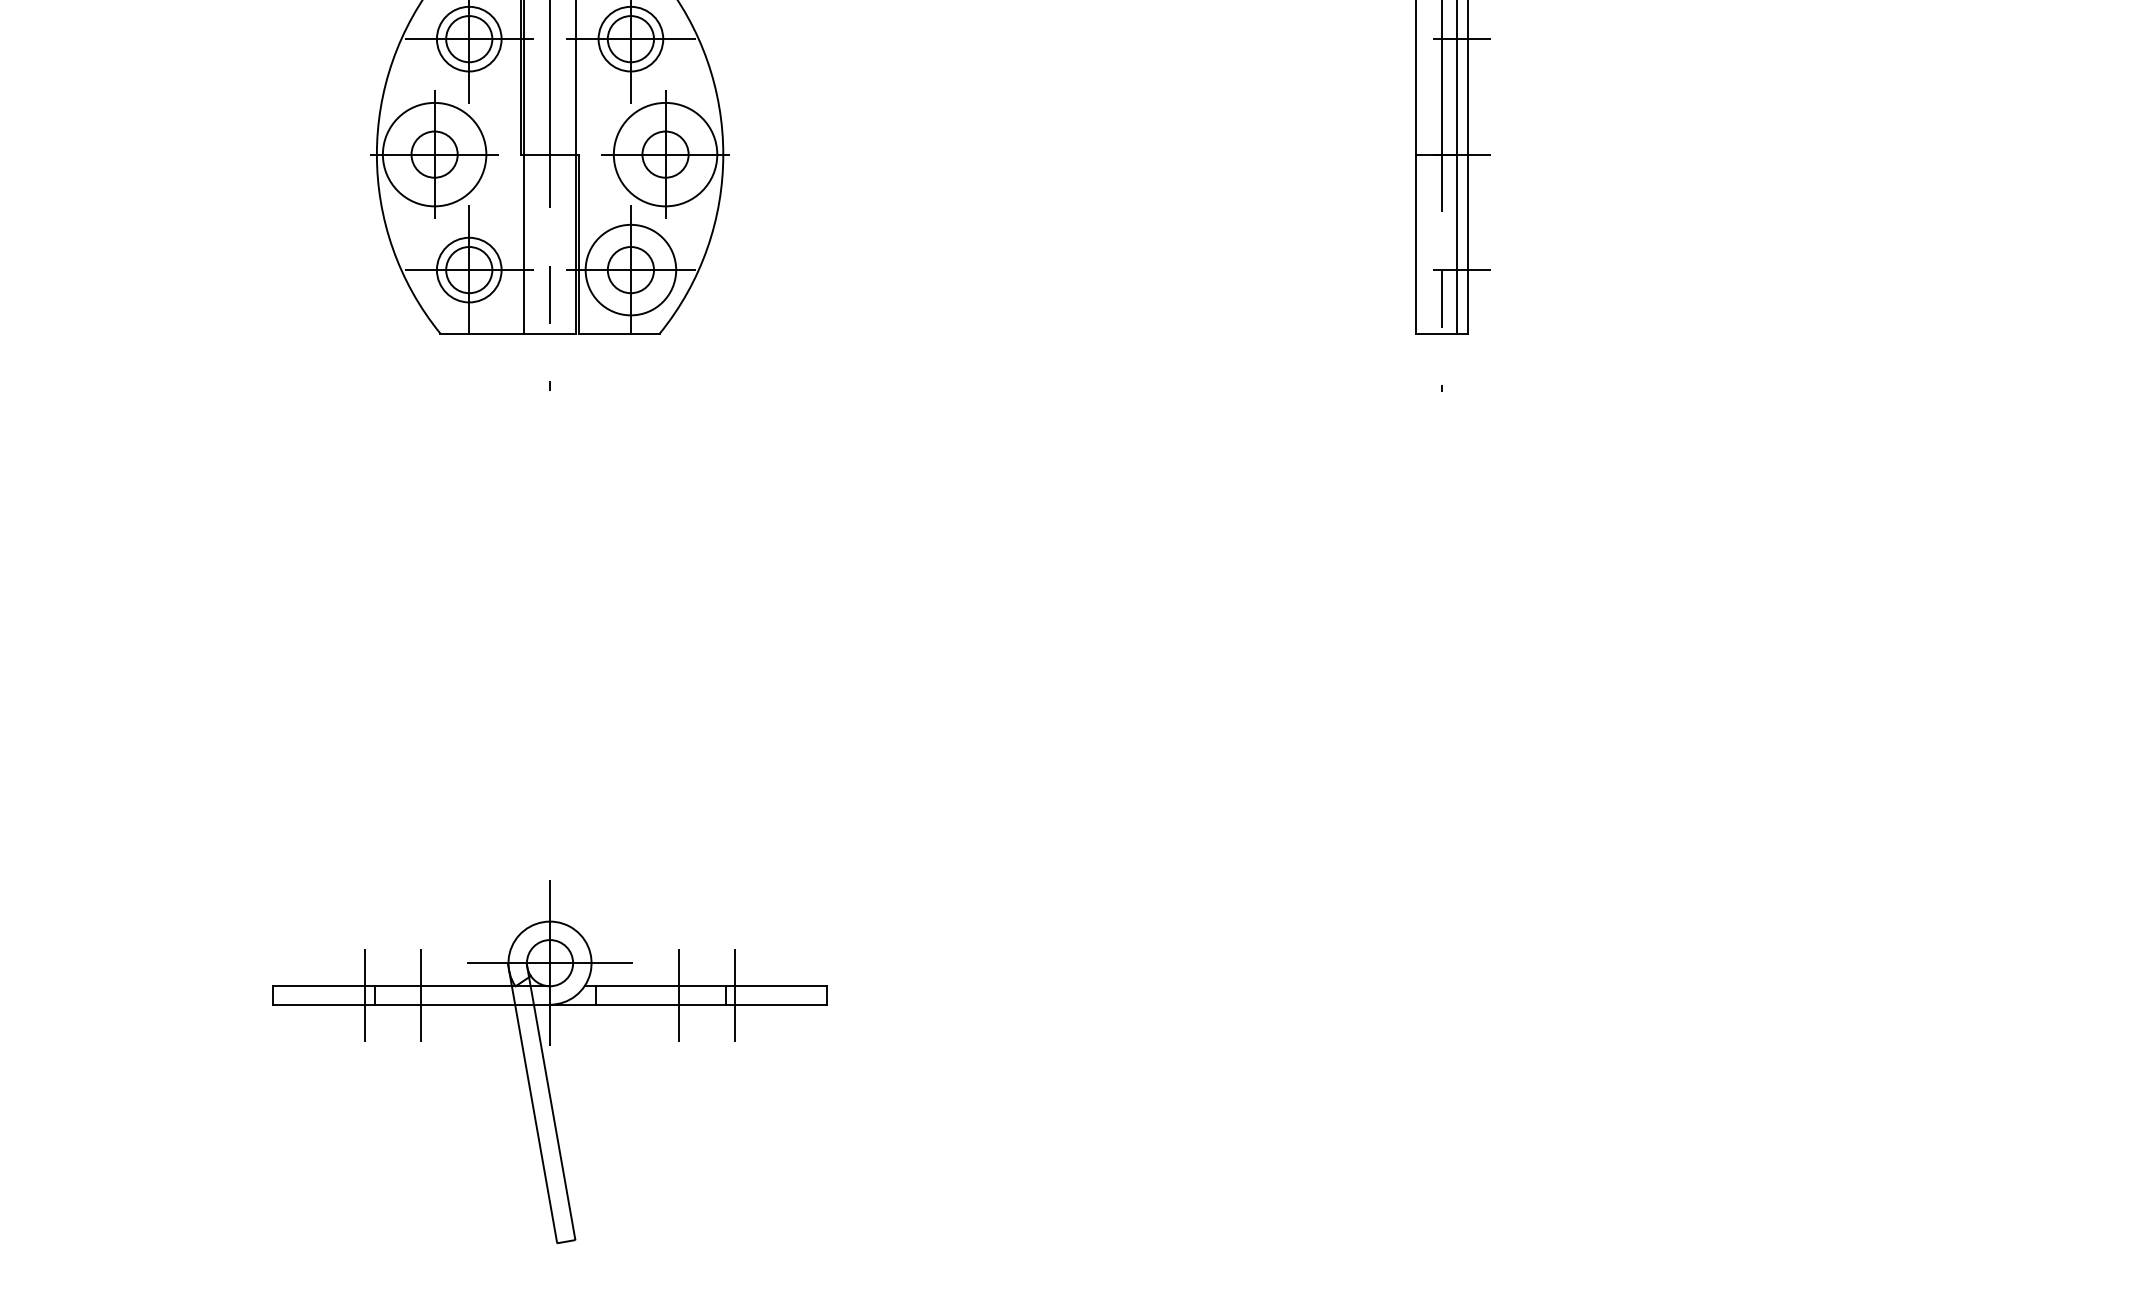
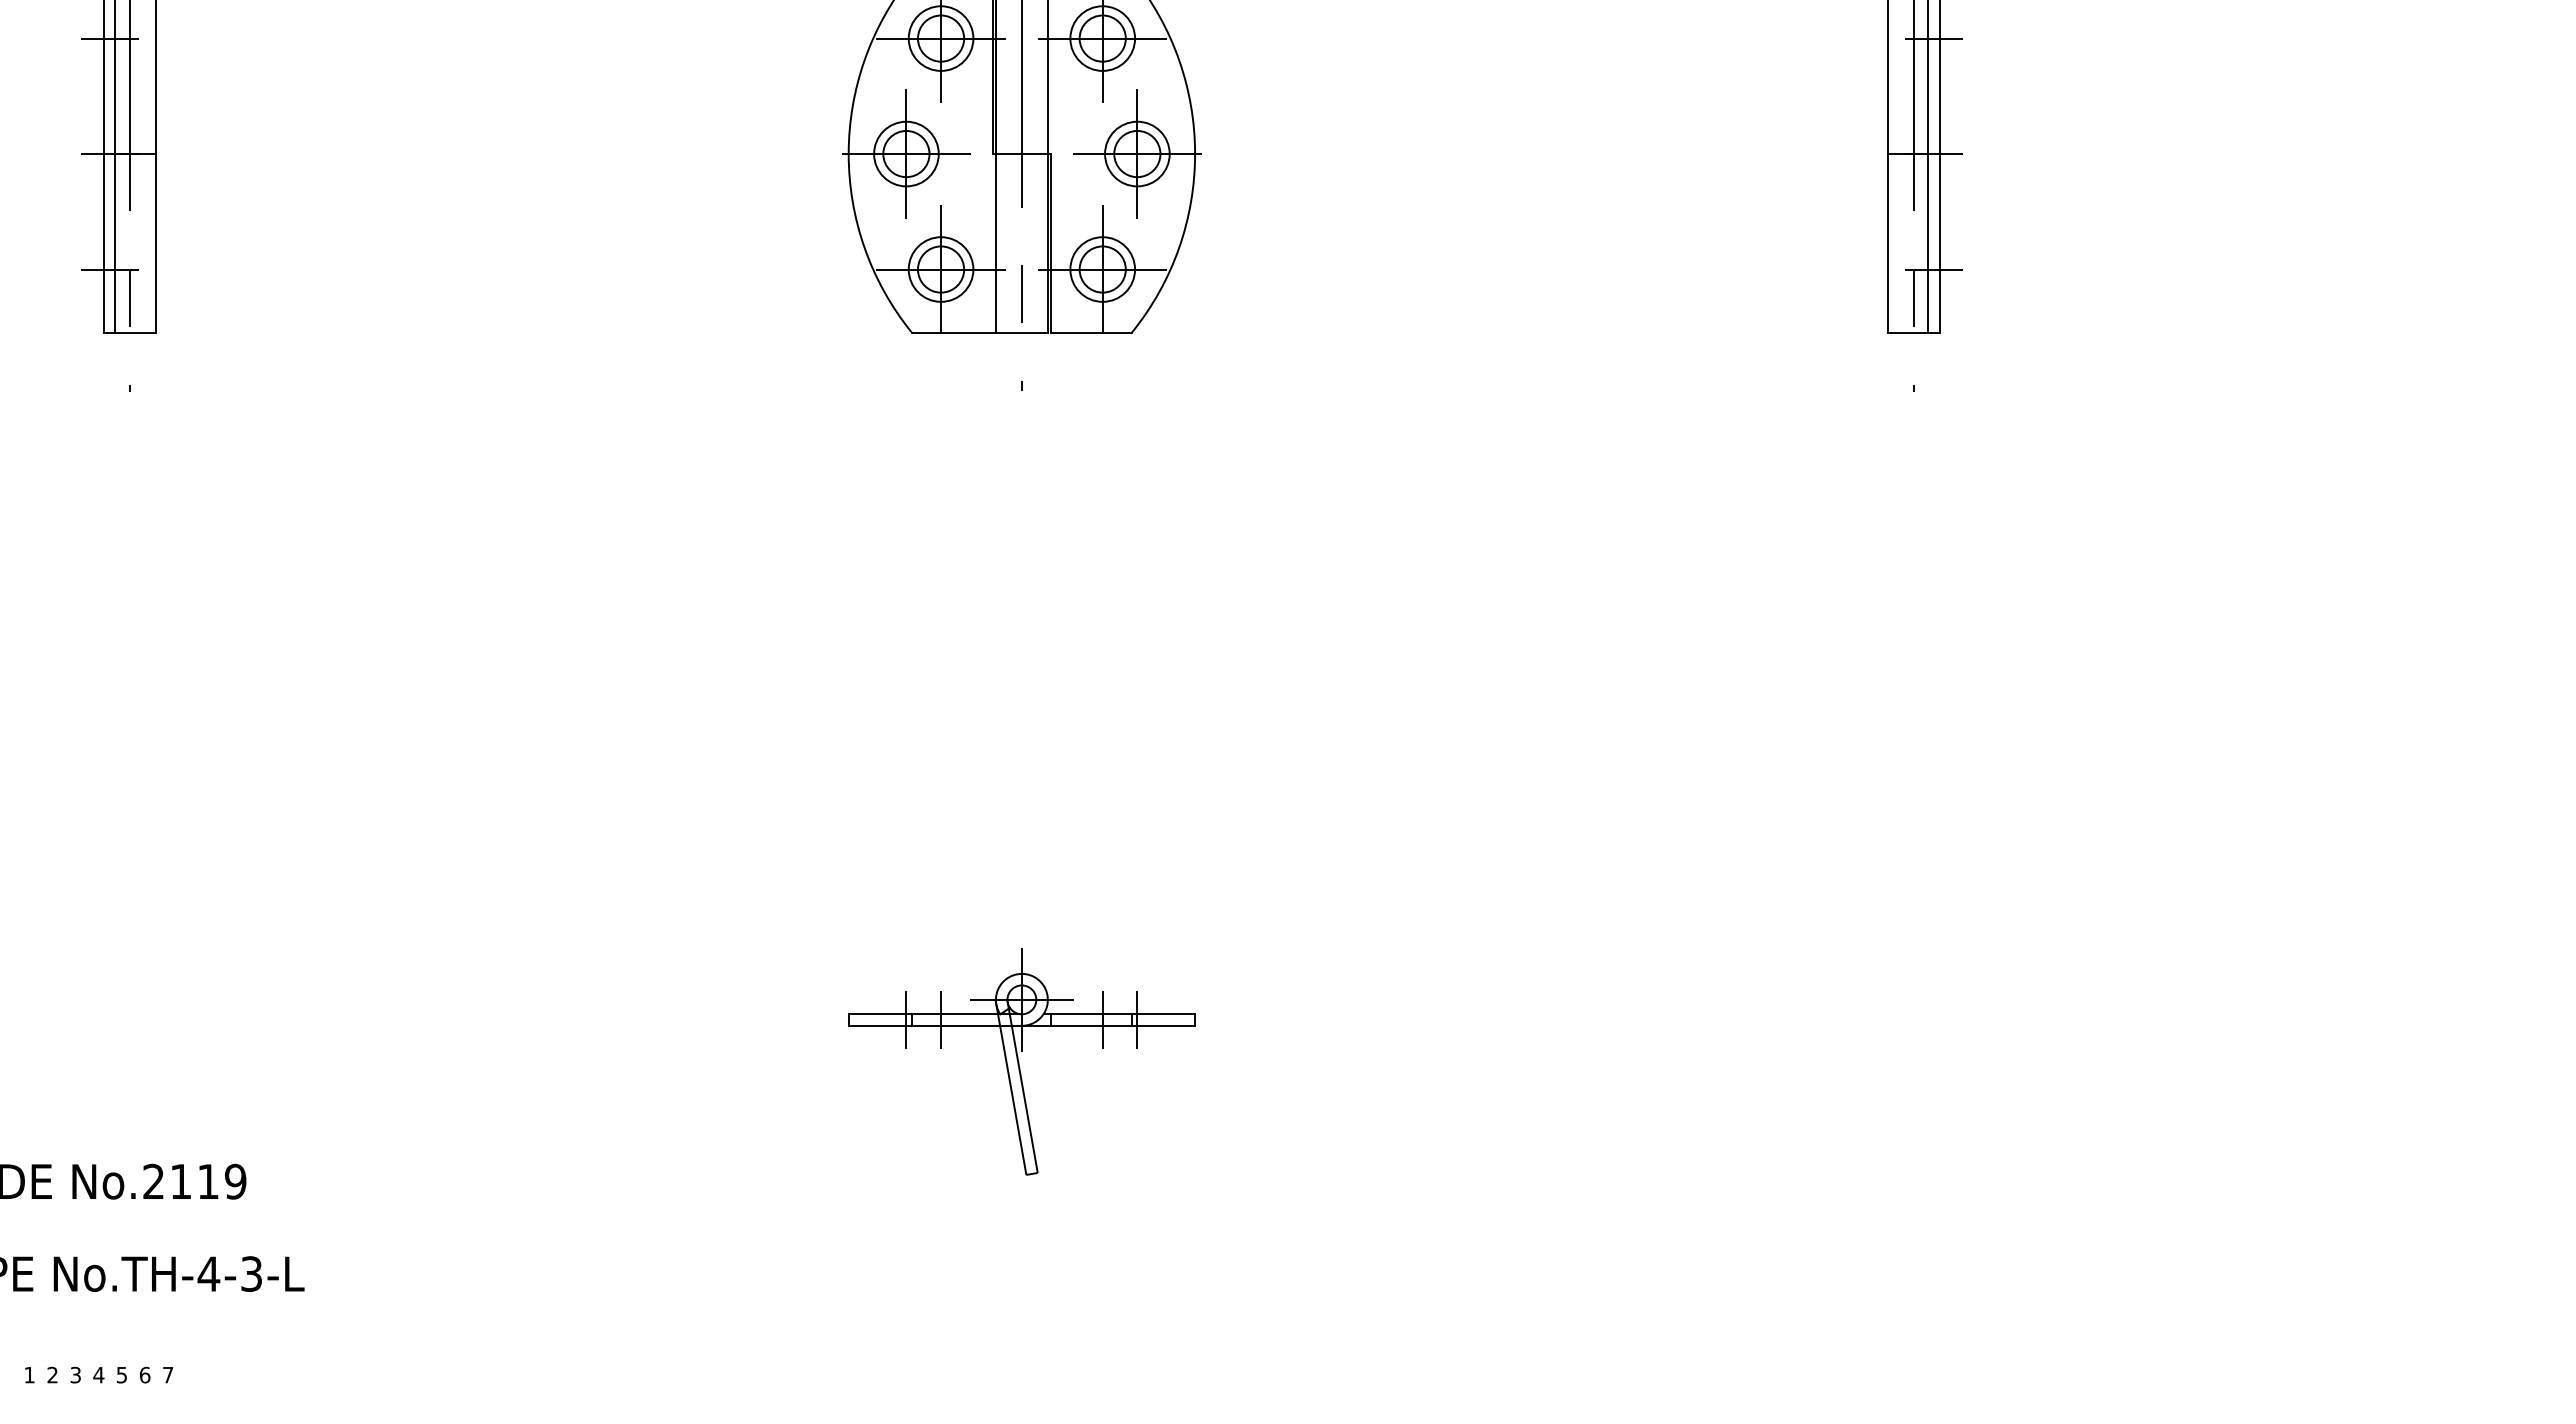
circle: (434, 154) -> (906, 153), size x0.62
circle: (665, 154) -> (1137, 153), size x0.62
circle: (630, 270) -> (1102, 269), size x0.71
part: (549, 1062) -> (1021, 1061), size x0.62

